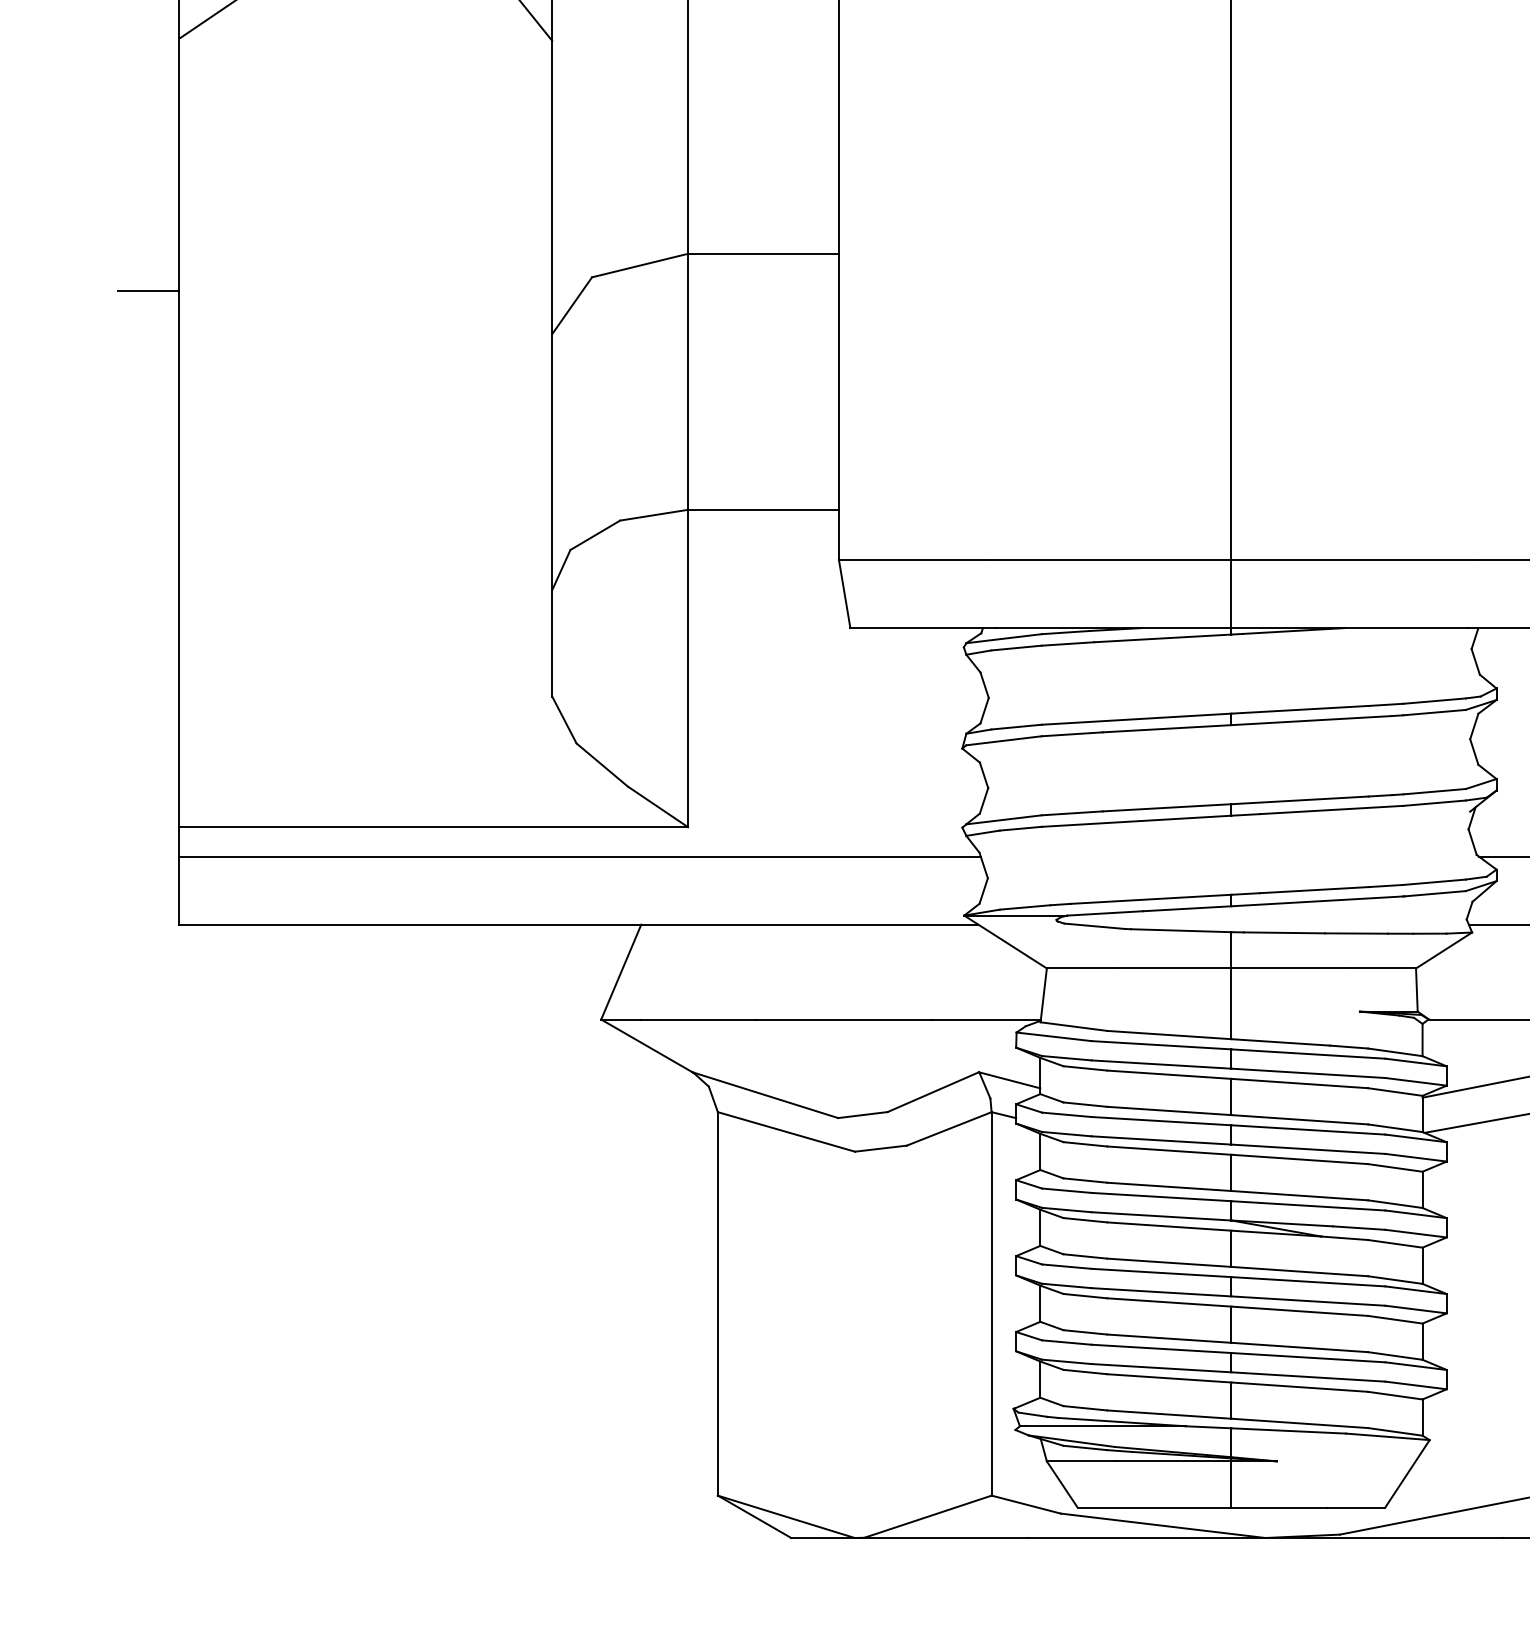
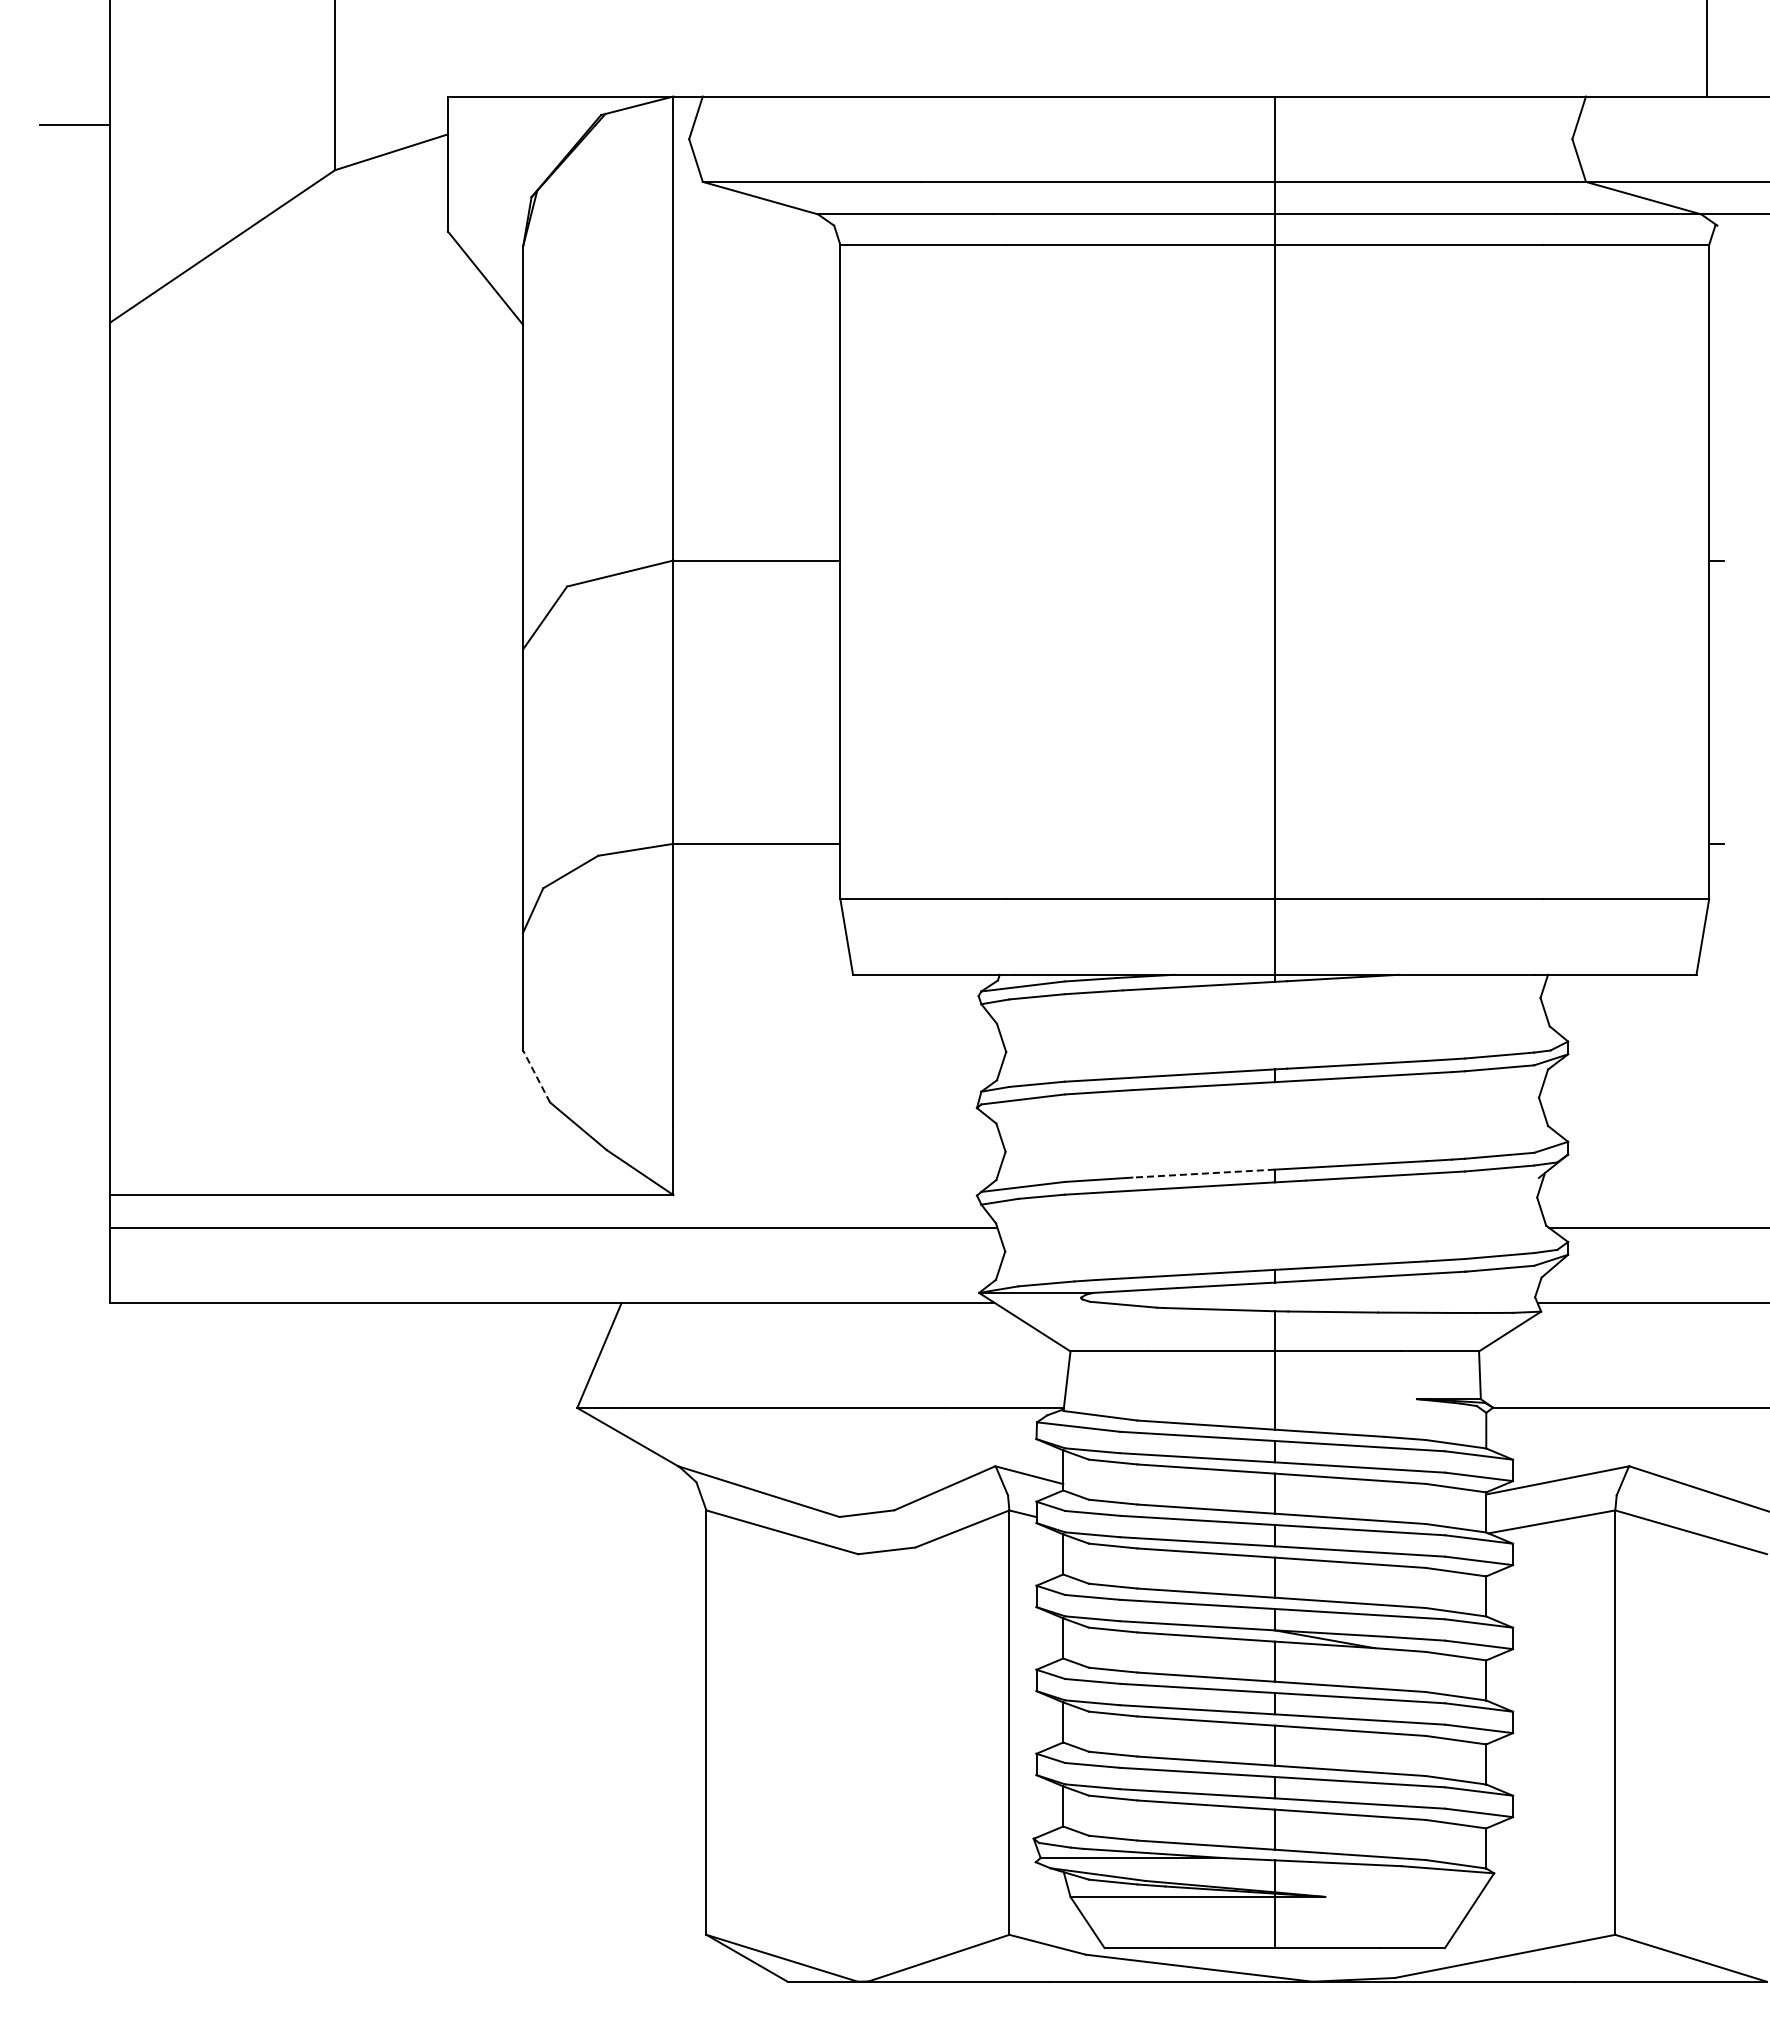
line: (147, 291) -> (75, 602), removed
line: (564, 720) -> (536, 1076), solid -> dashed
line: (1167, 807) -> (1203, 1173), solid -> dashed

